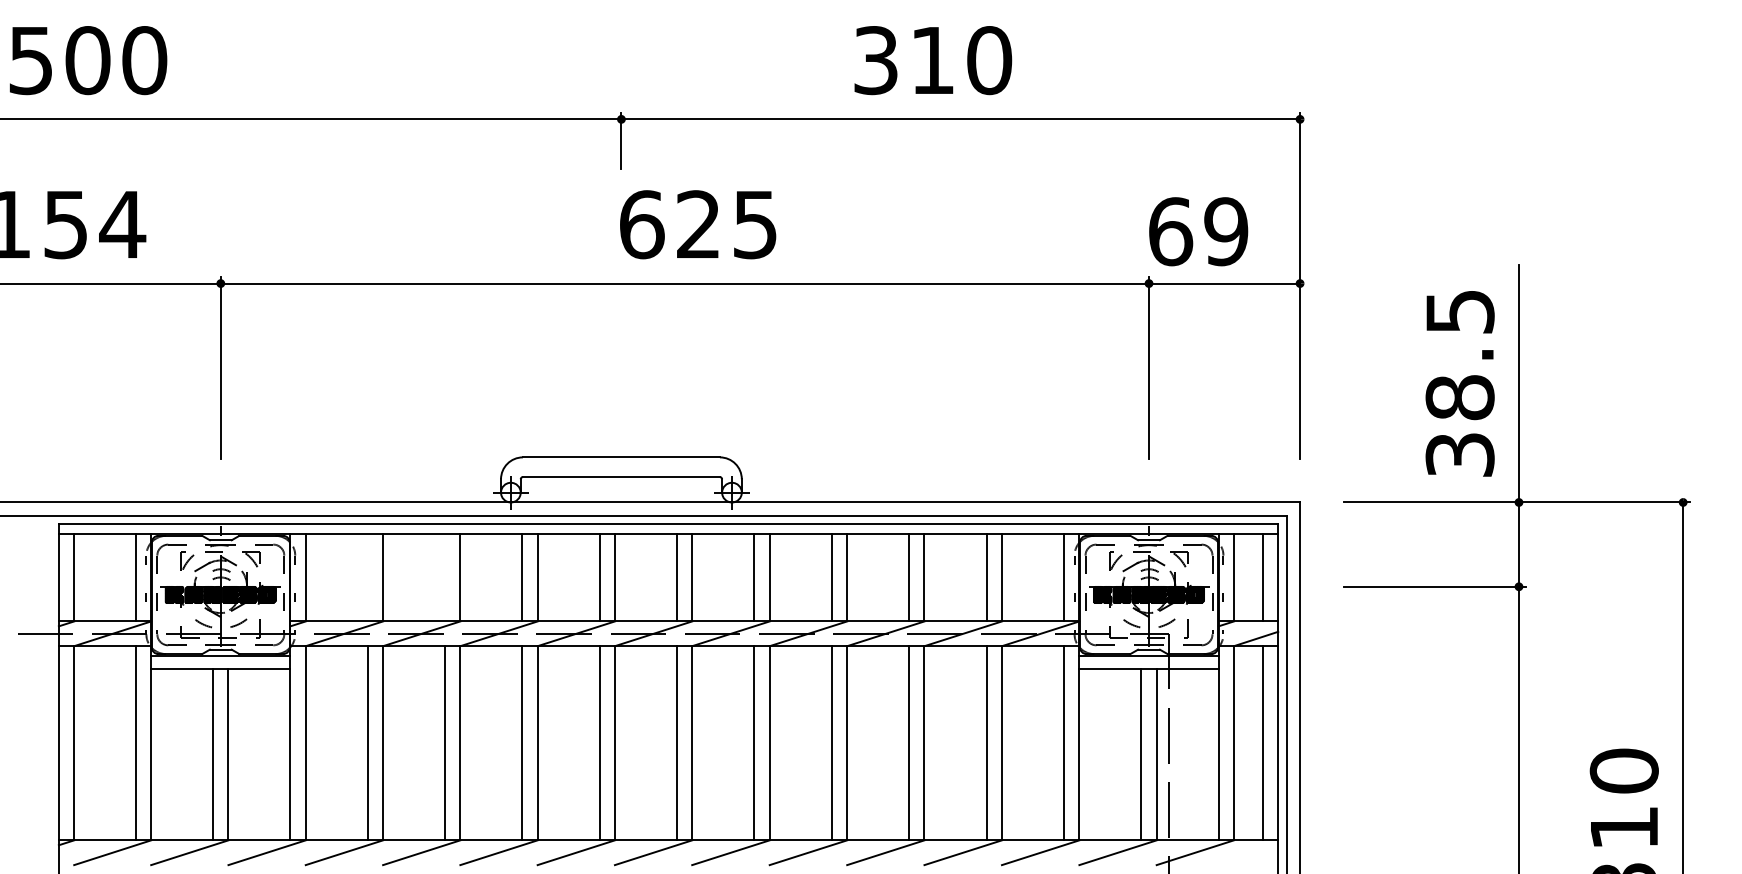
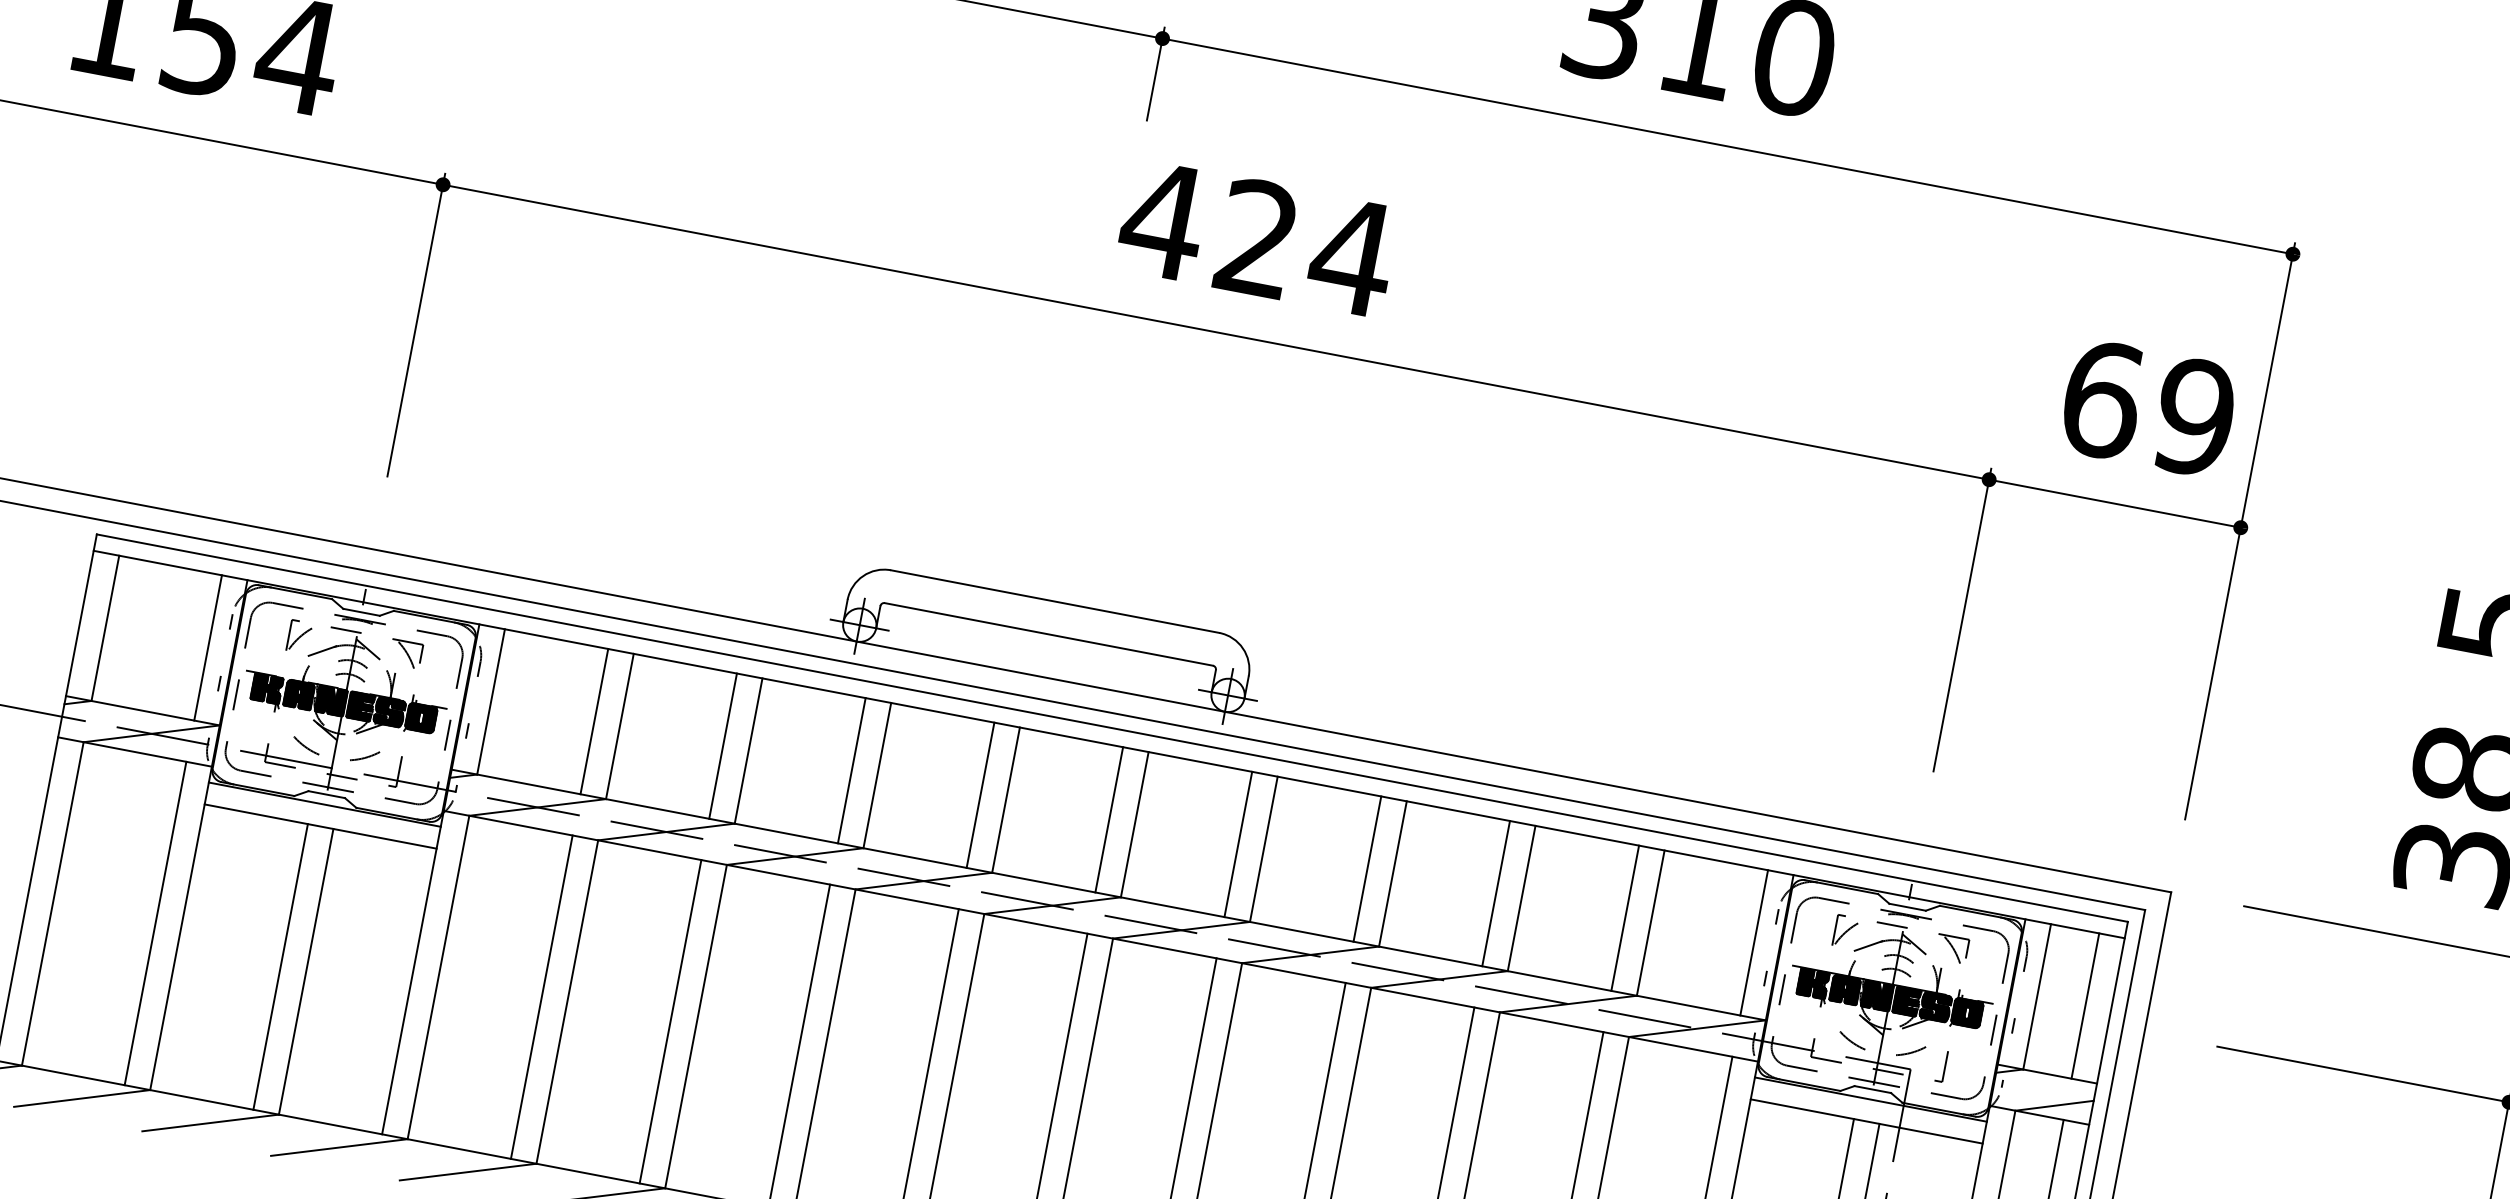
text: (698, 224) -> (1257, 238), 625 -> 424
text: (1198, 231) -> (2148, 408), moved
line: (367, 577) -> (594, 720), added
line: (445, 577) -> (723, 745), added

